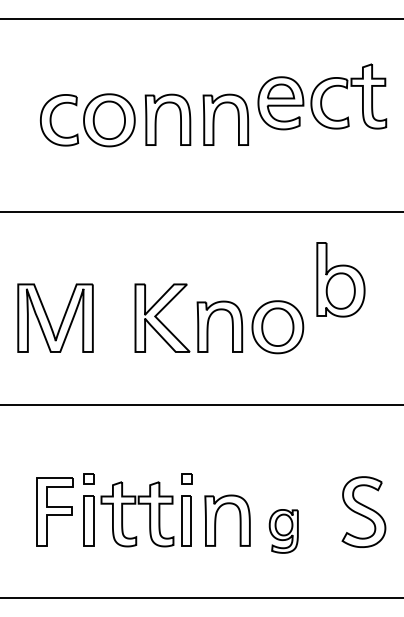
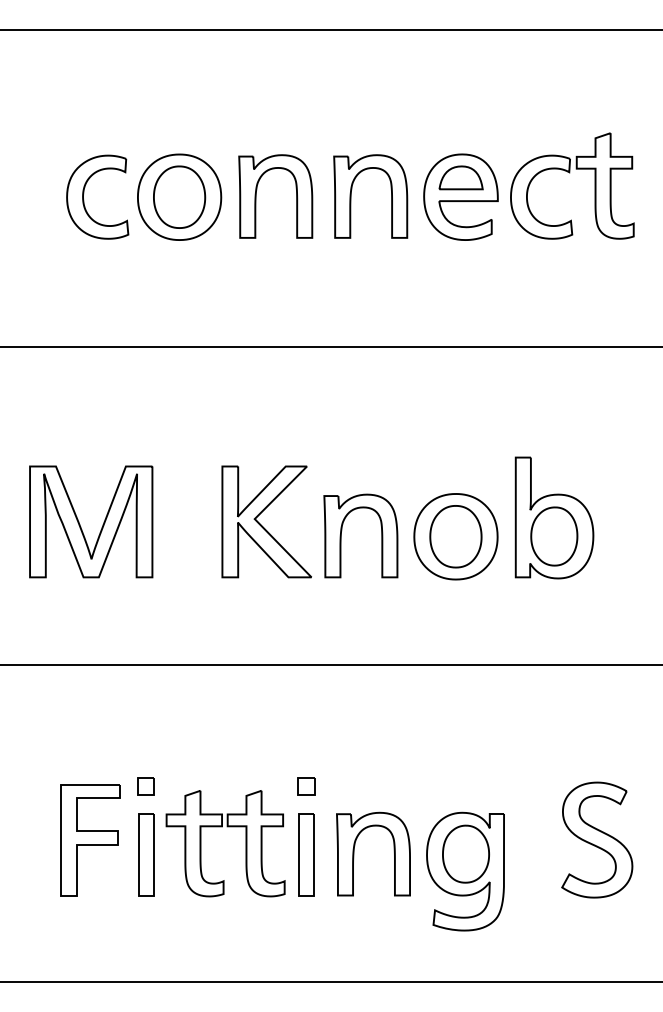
part: (322, 96) -> (529, 186), moved
part: (340, 279) -> (553, 517), moved
part: (283, 531) -> (465, 871), size x1.67

